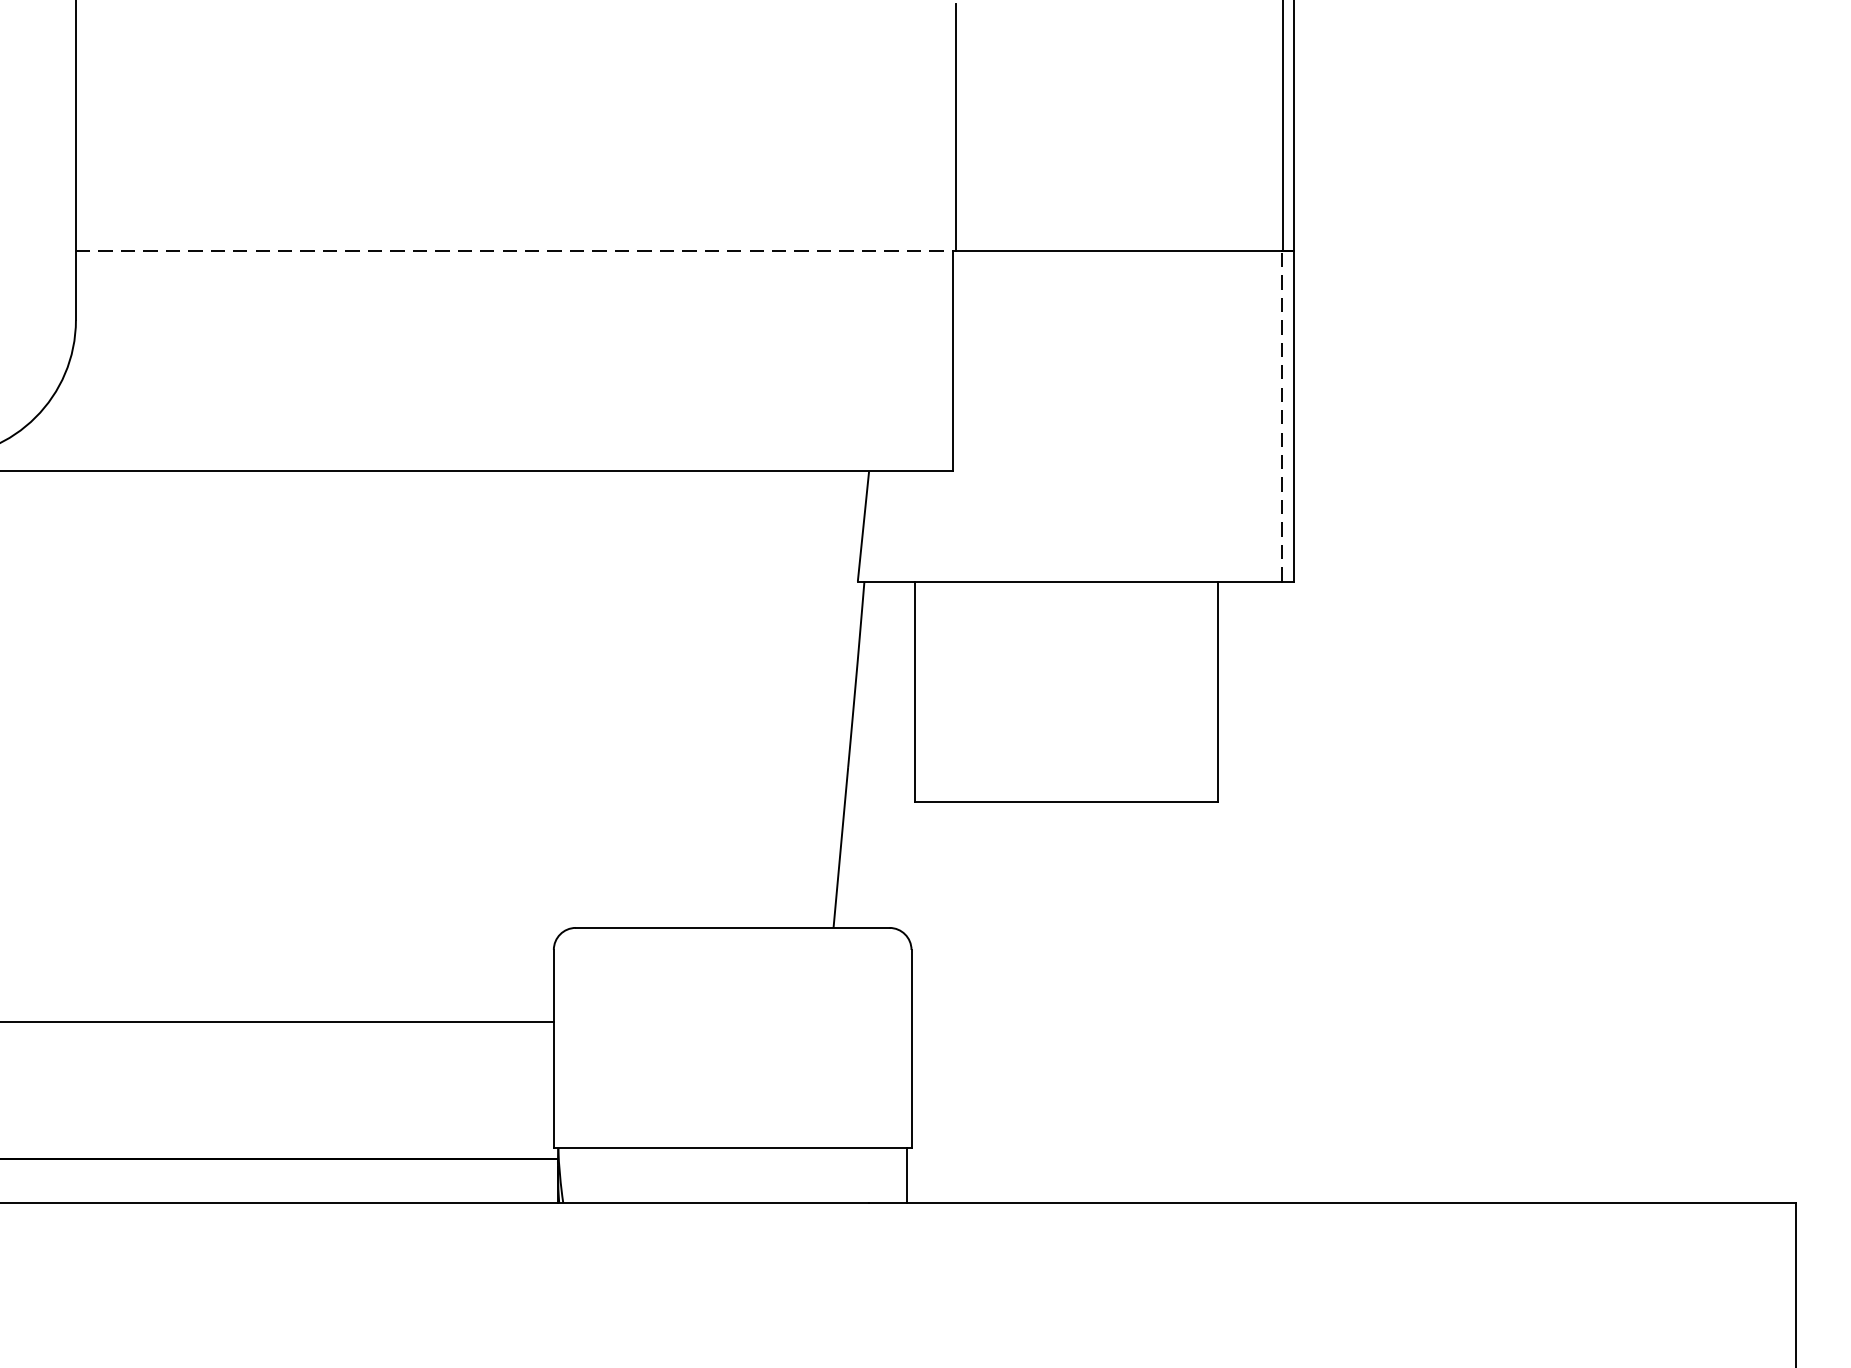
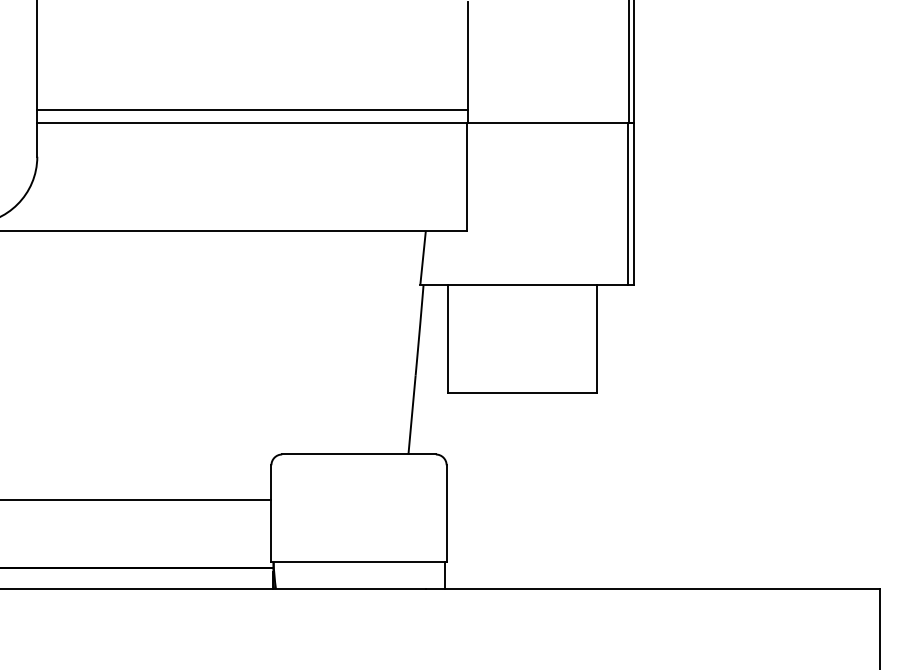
line: (515, 223) -> (252, 109), added
line: (515, 252) -> (252, 123), dashed -> solid
line: (1282, 415) -> (628, 203), dashed -> solid

